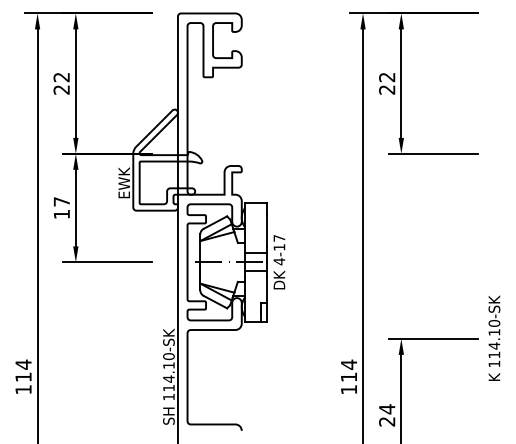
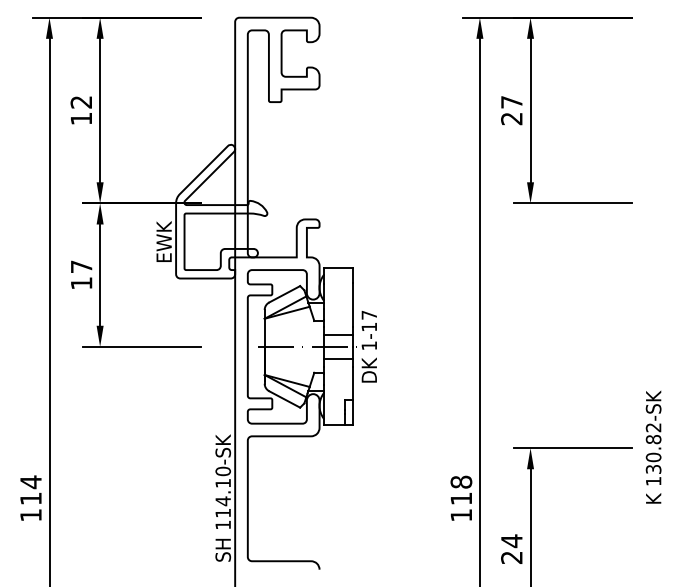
text: (386, 77) -> (511, 102), 22 -> 27
text: (61, 90) -> (80, 119), 22 -> 12
text: (278, 261) -> (368, 345), 4-17 -> 1-17
text: (494, 339) -> (653, 448), 114.10-SK -> 130.82-SK
text: (349, 364) -> (461, 482), 114 -> 118

